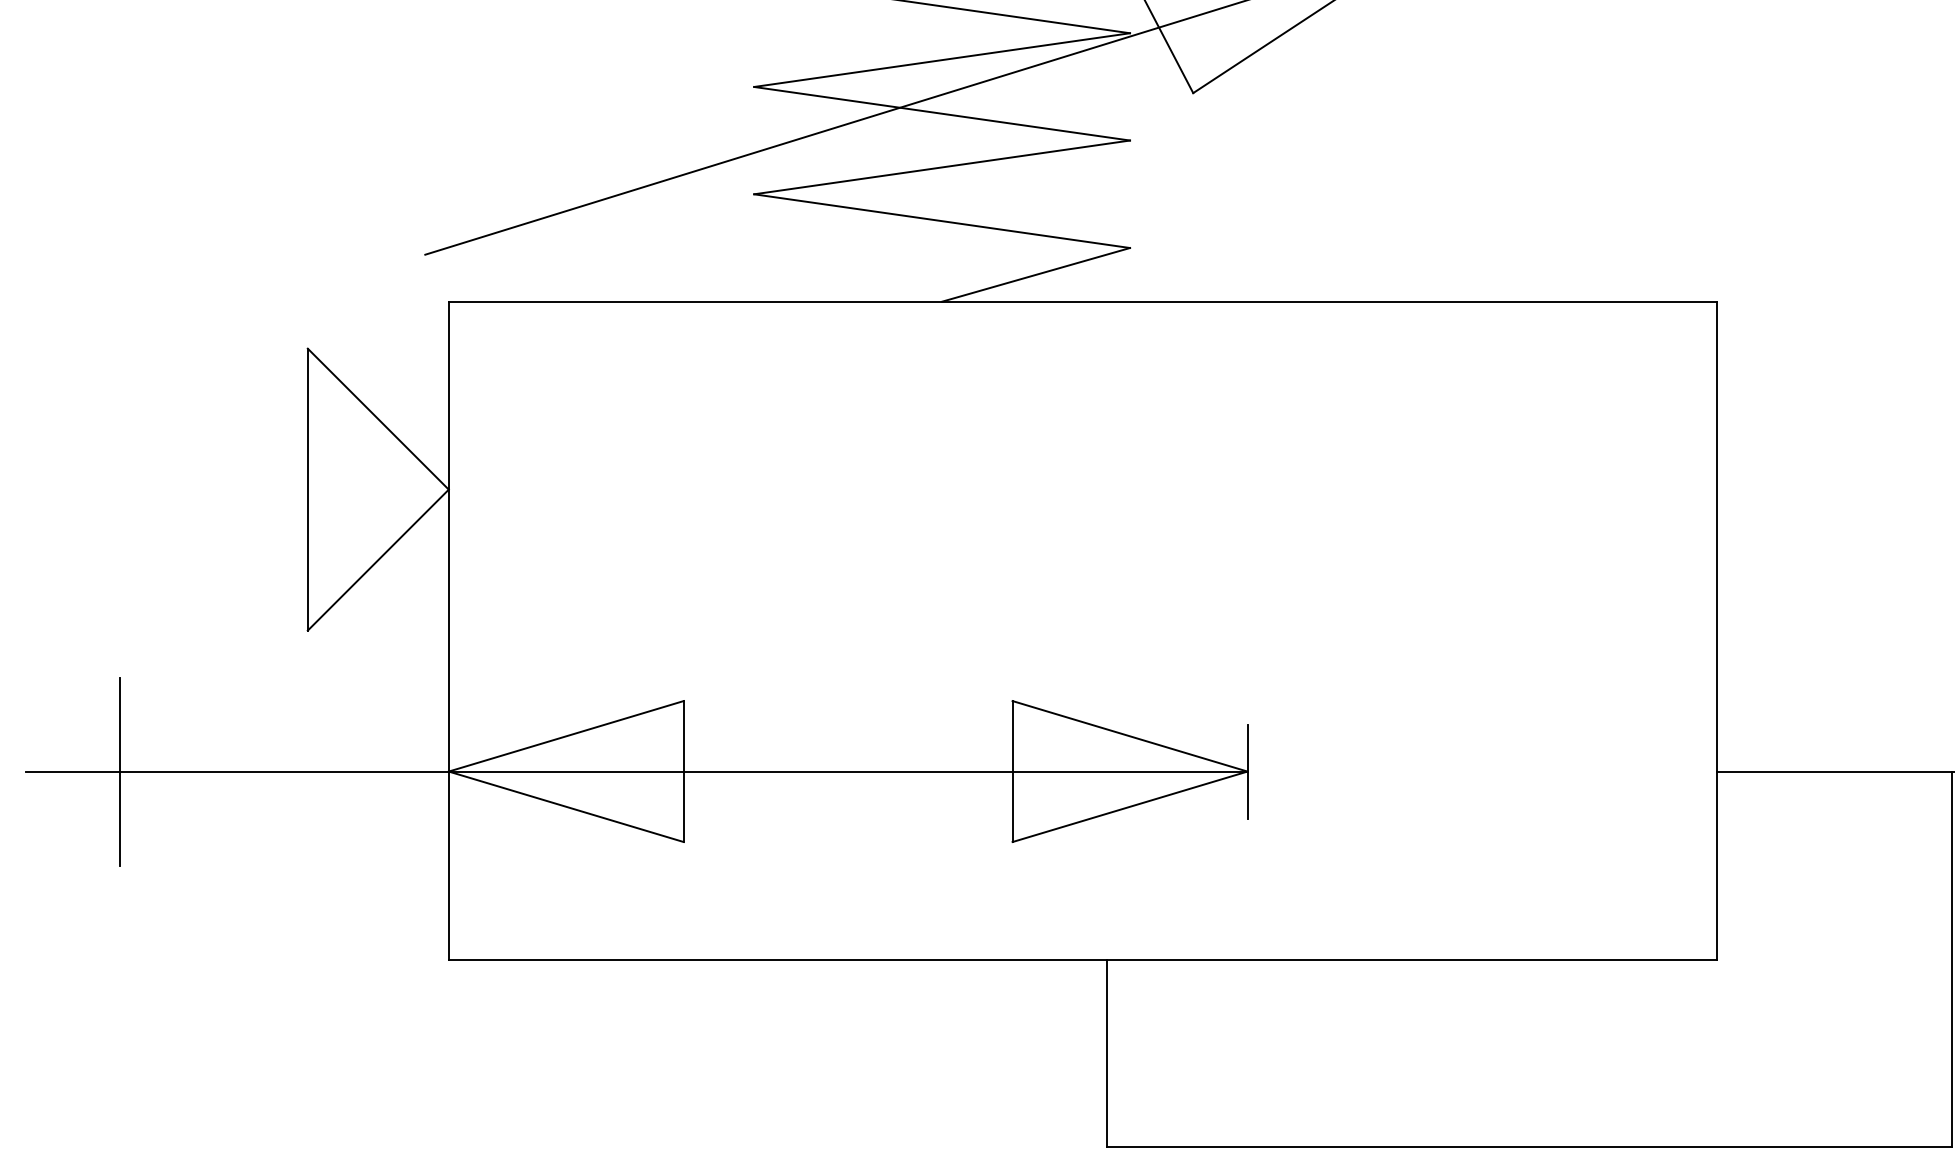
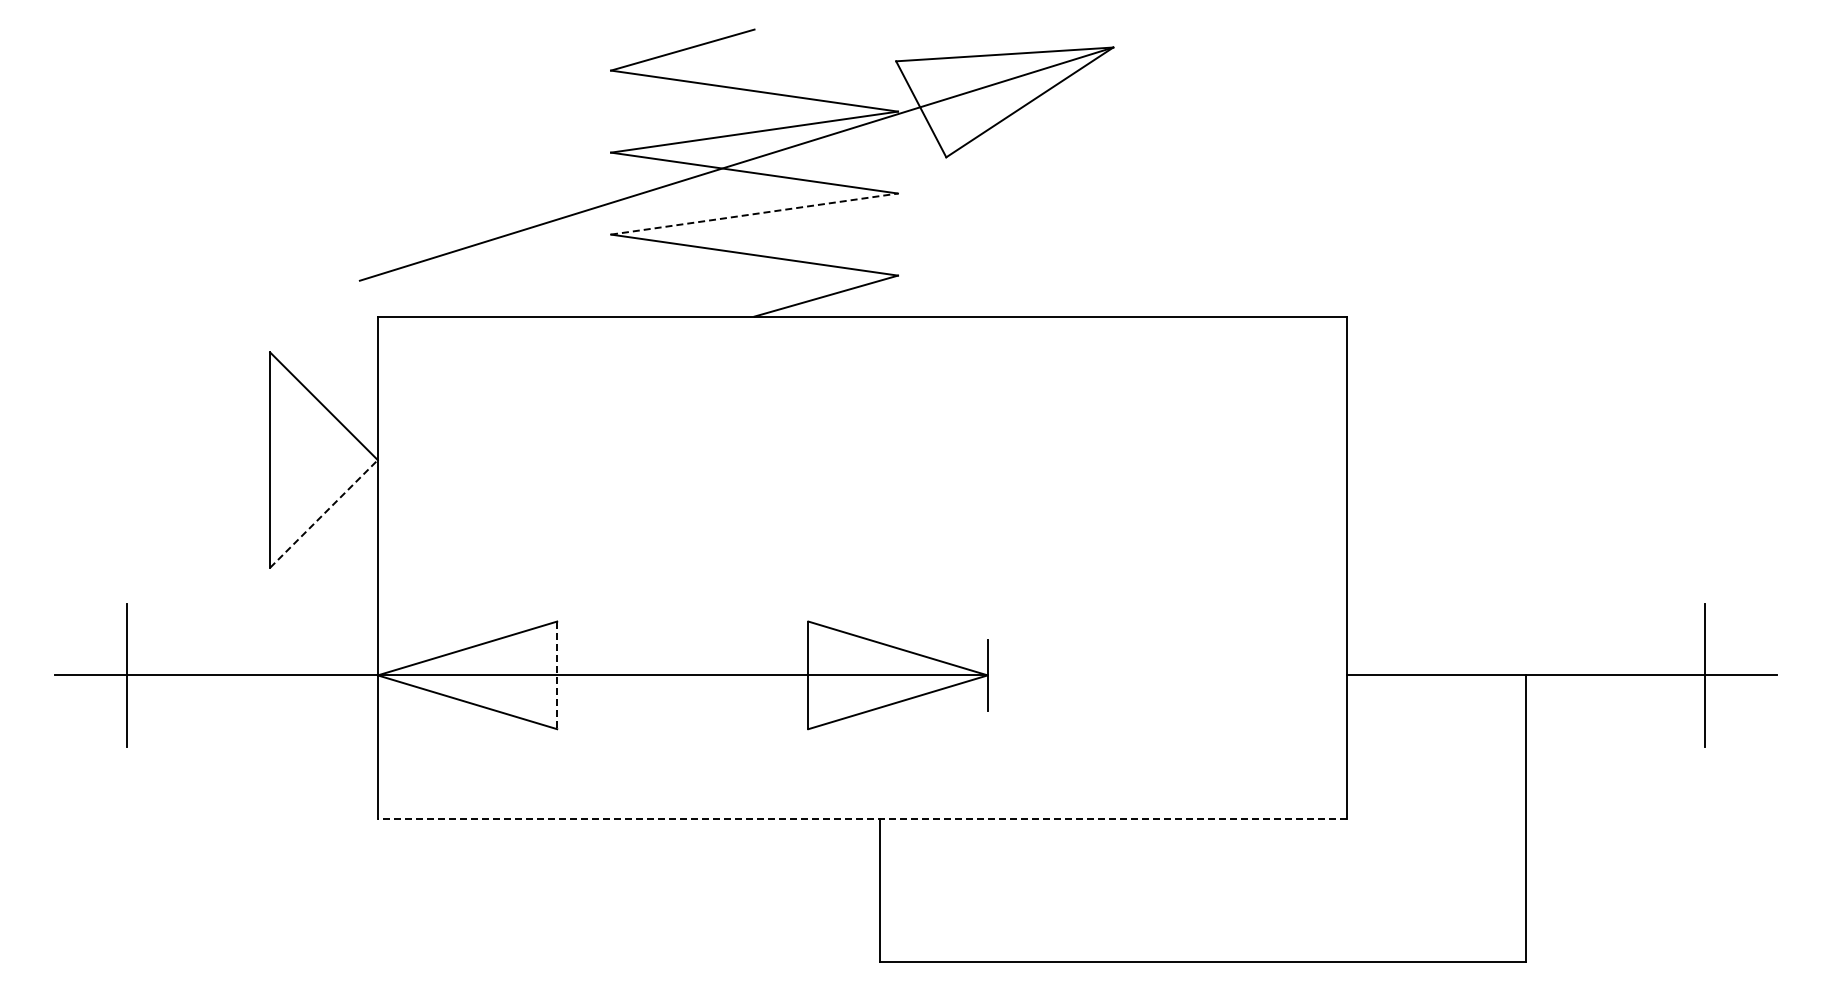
line: (942, 167) -> (754, 214), solid -> dashed
line: (378, 559) -> (324, 513), solid -> dashed
line: (684, 771) -> (557, 675), solid -> dashed
line: (1082, 958) -> (861, 818), solid -> dashed

